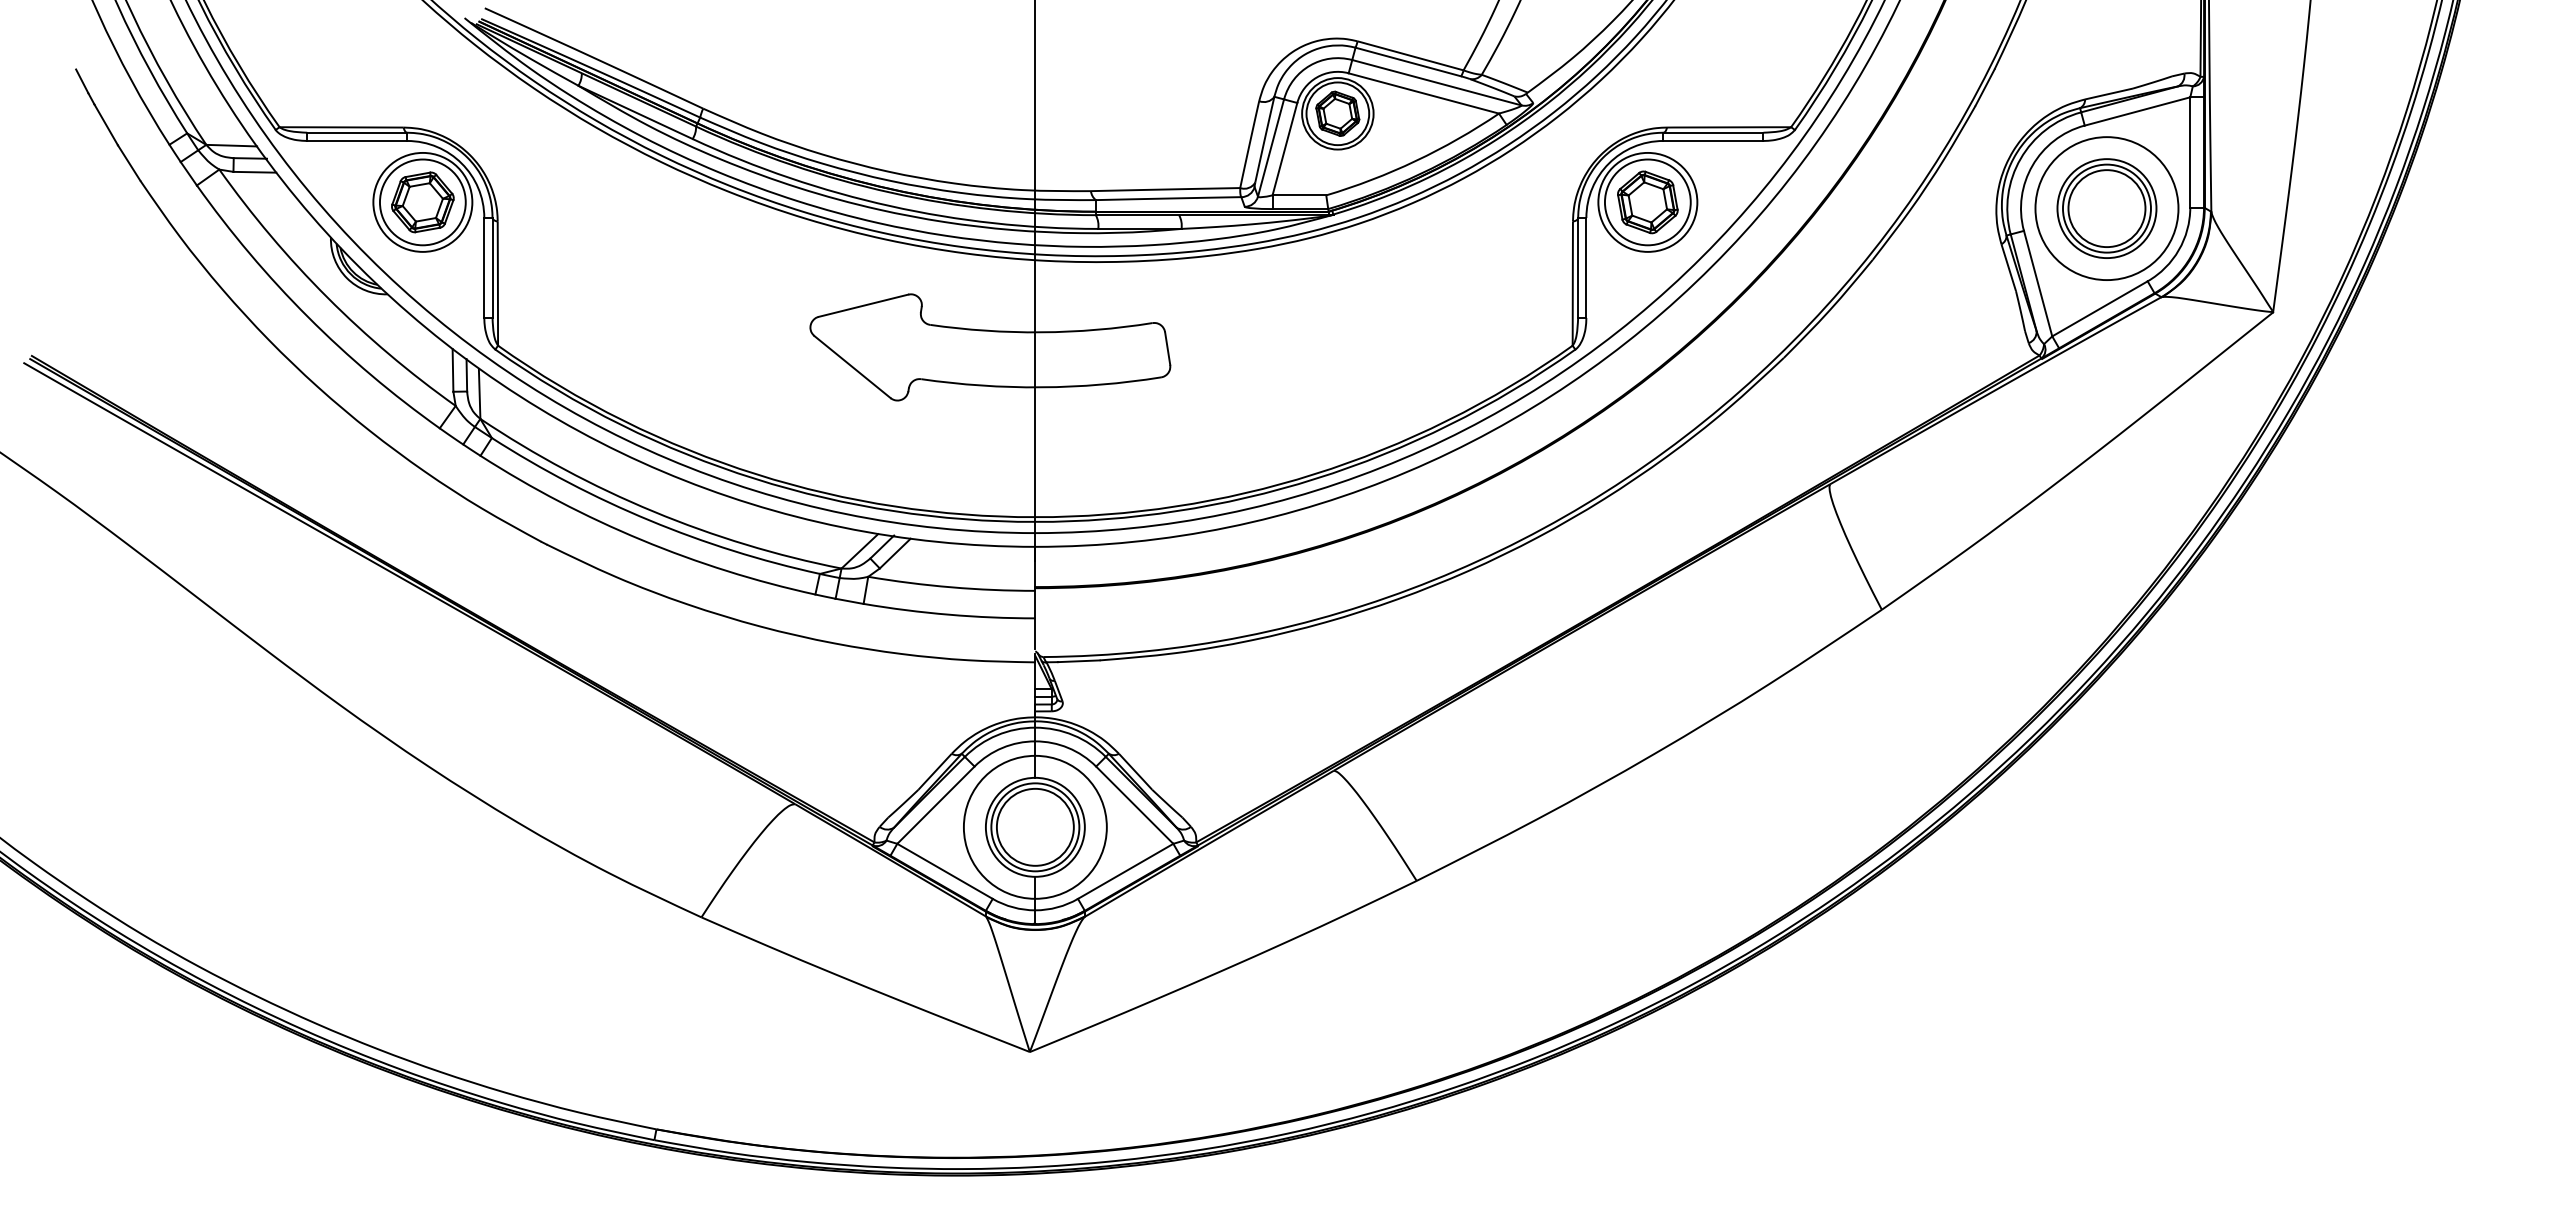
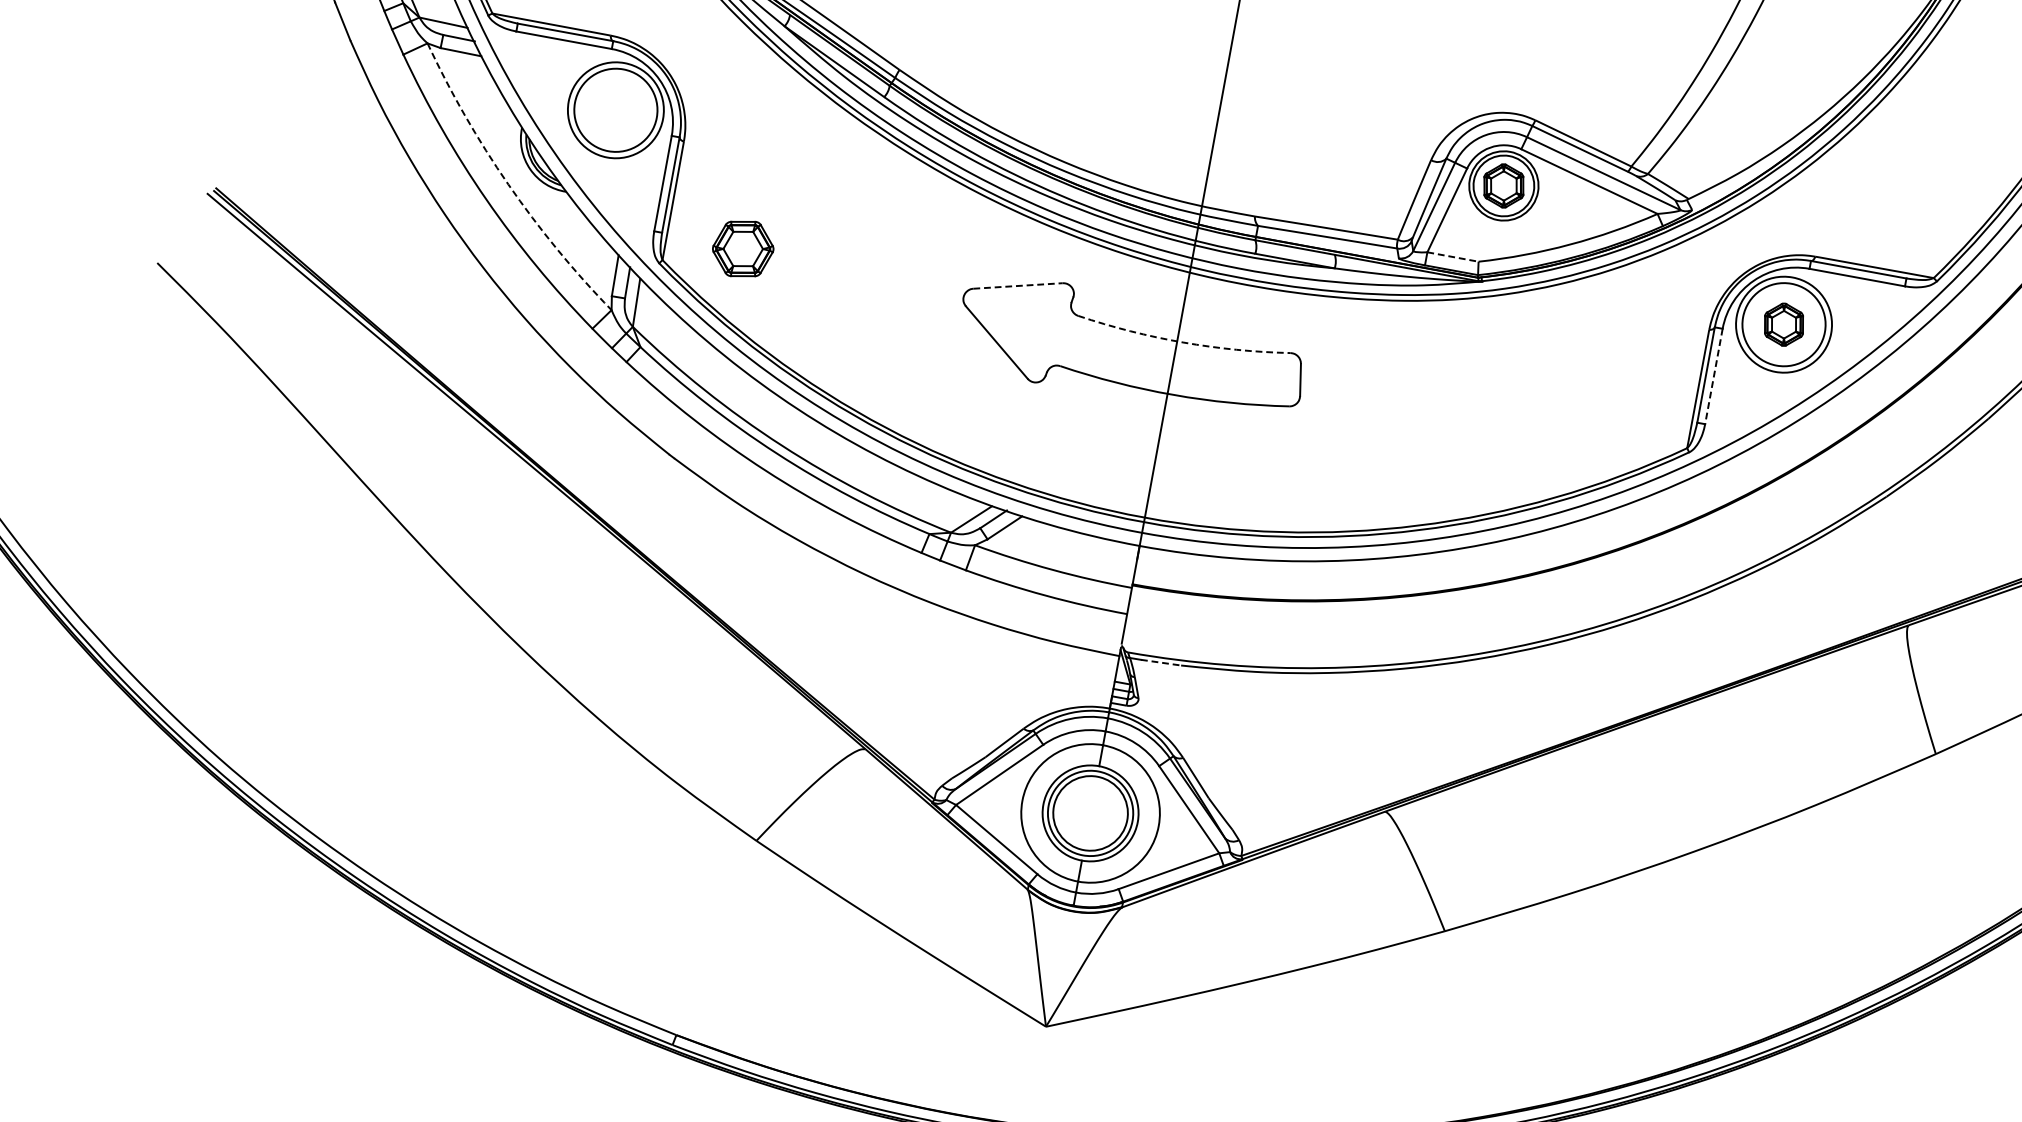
line: (1299, 195) -> (1453, 257), solid -> dashed
part: (422, 202) -> (742, 249), moved
part: (1647, 202) -> (1783, 324), size x0.7
line: (1586, 268) -> (1713, 376), solid -> dashed
arc: (327, 297) -> (508, 184), solid -> dashed
line: (864, 305) -> (1018, 285), solid -> dashed
arc: (1041, 332) -> (1183, 342), solid -> dashed
line: (1078, 661) -> (1160, 662), solid -> dashed

